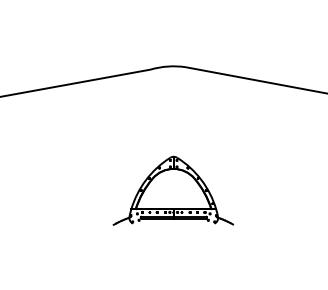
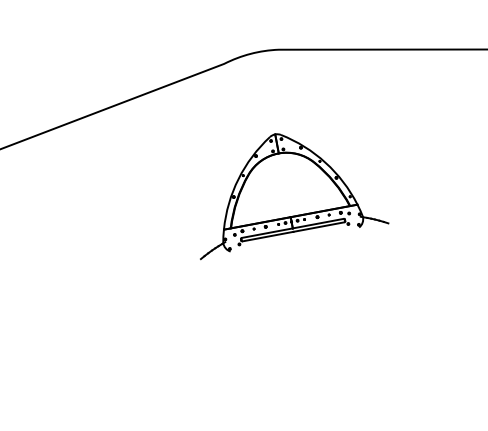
part: (173, 190) -> (284, 187), moved

